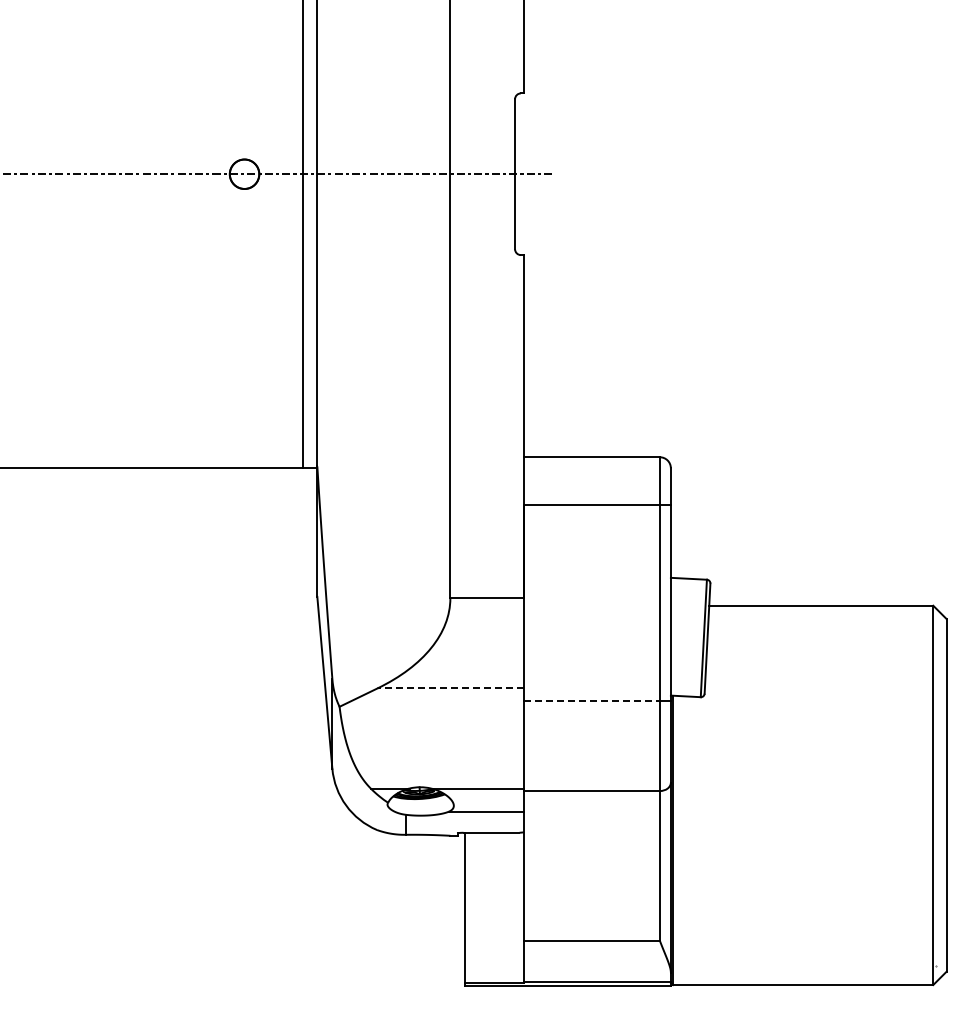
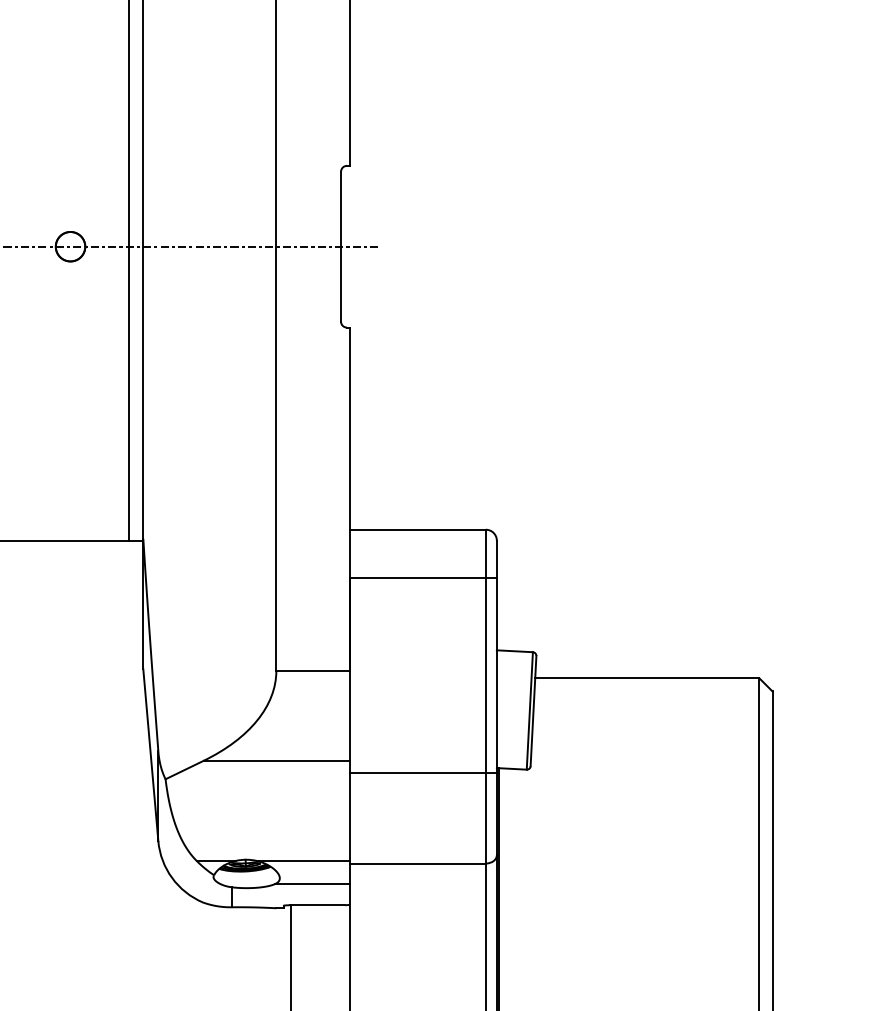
line: (450, 688) -> (276, 760), dashed -> solid
line: (591, 700) -> (417, 772), dashed -> solid

